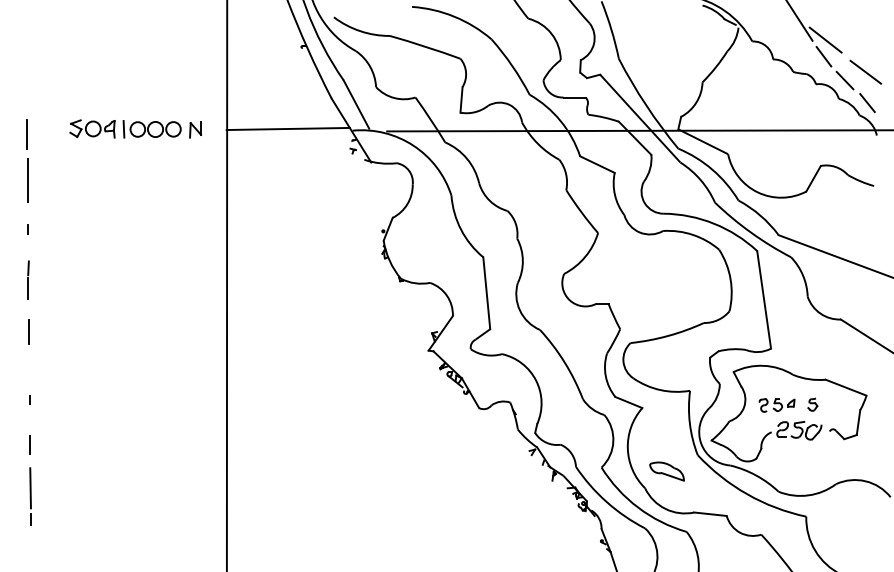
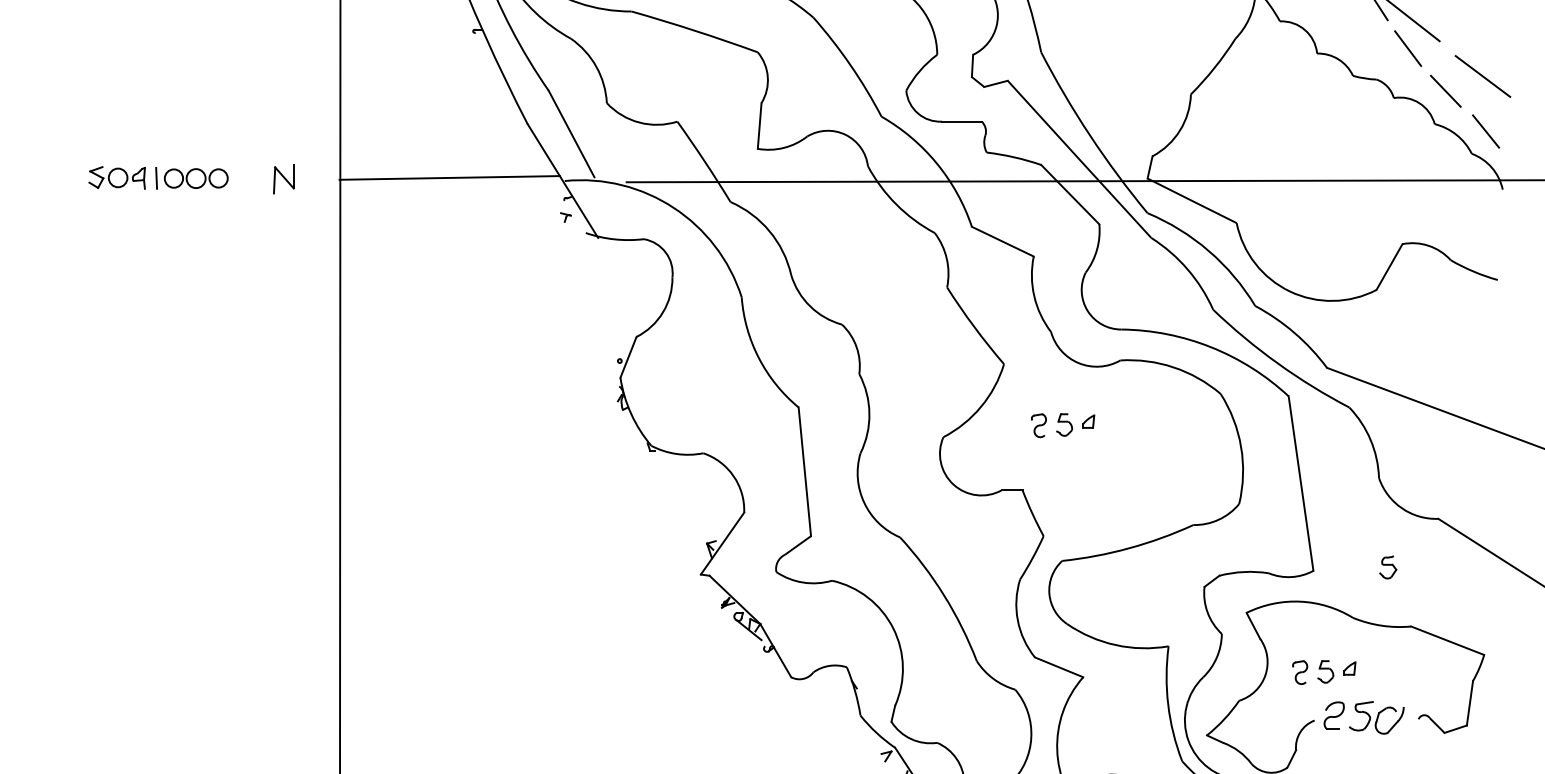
part: (125, 128) -> (158, 177), size x0.7
part: (630, 267) -> (1061, 425), added
part: (812, 404) -> (1387, 567), moved

